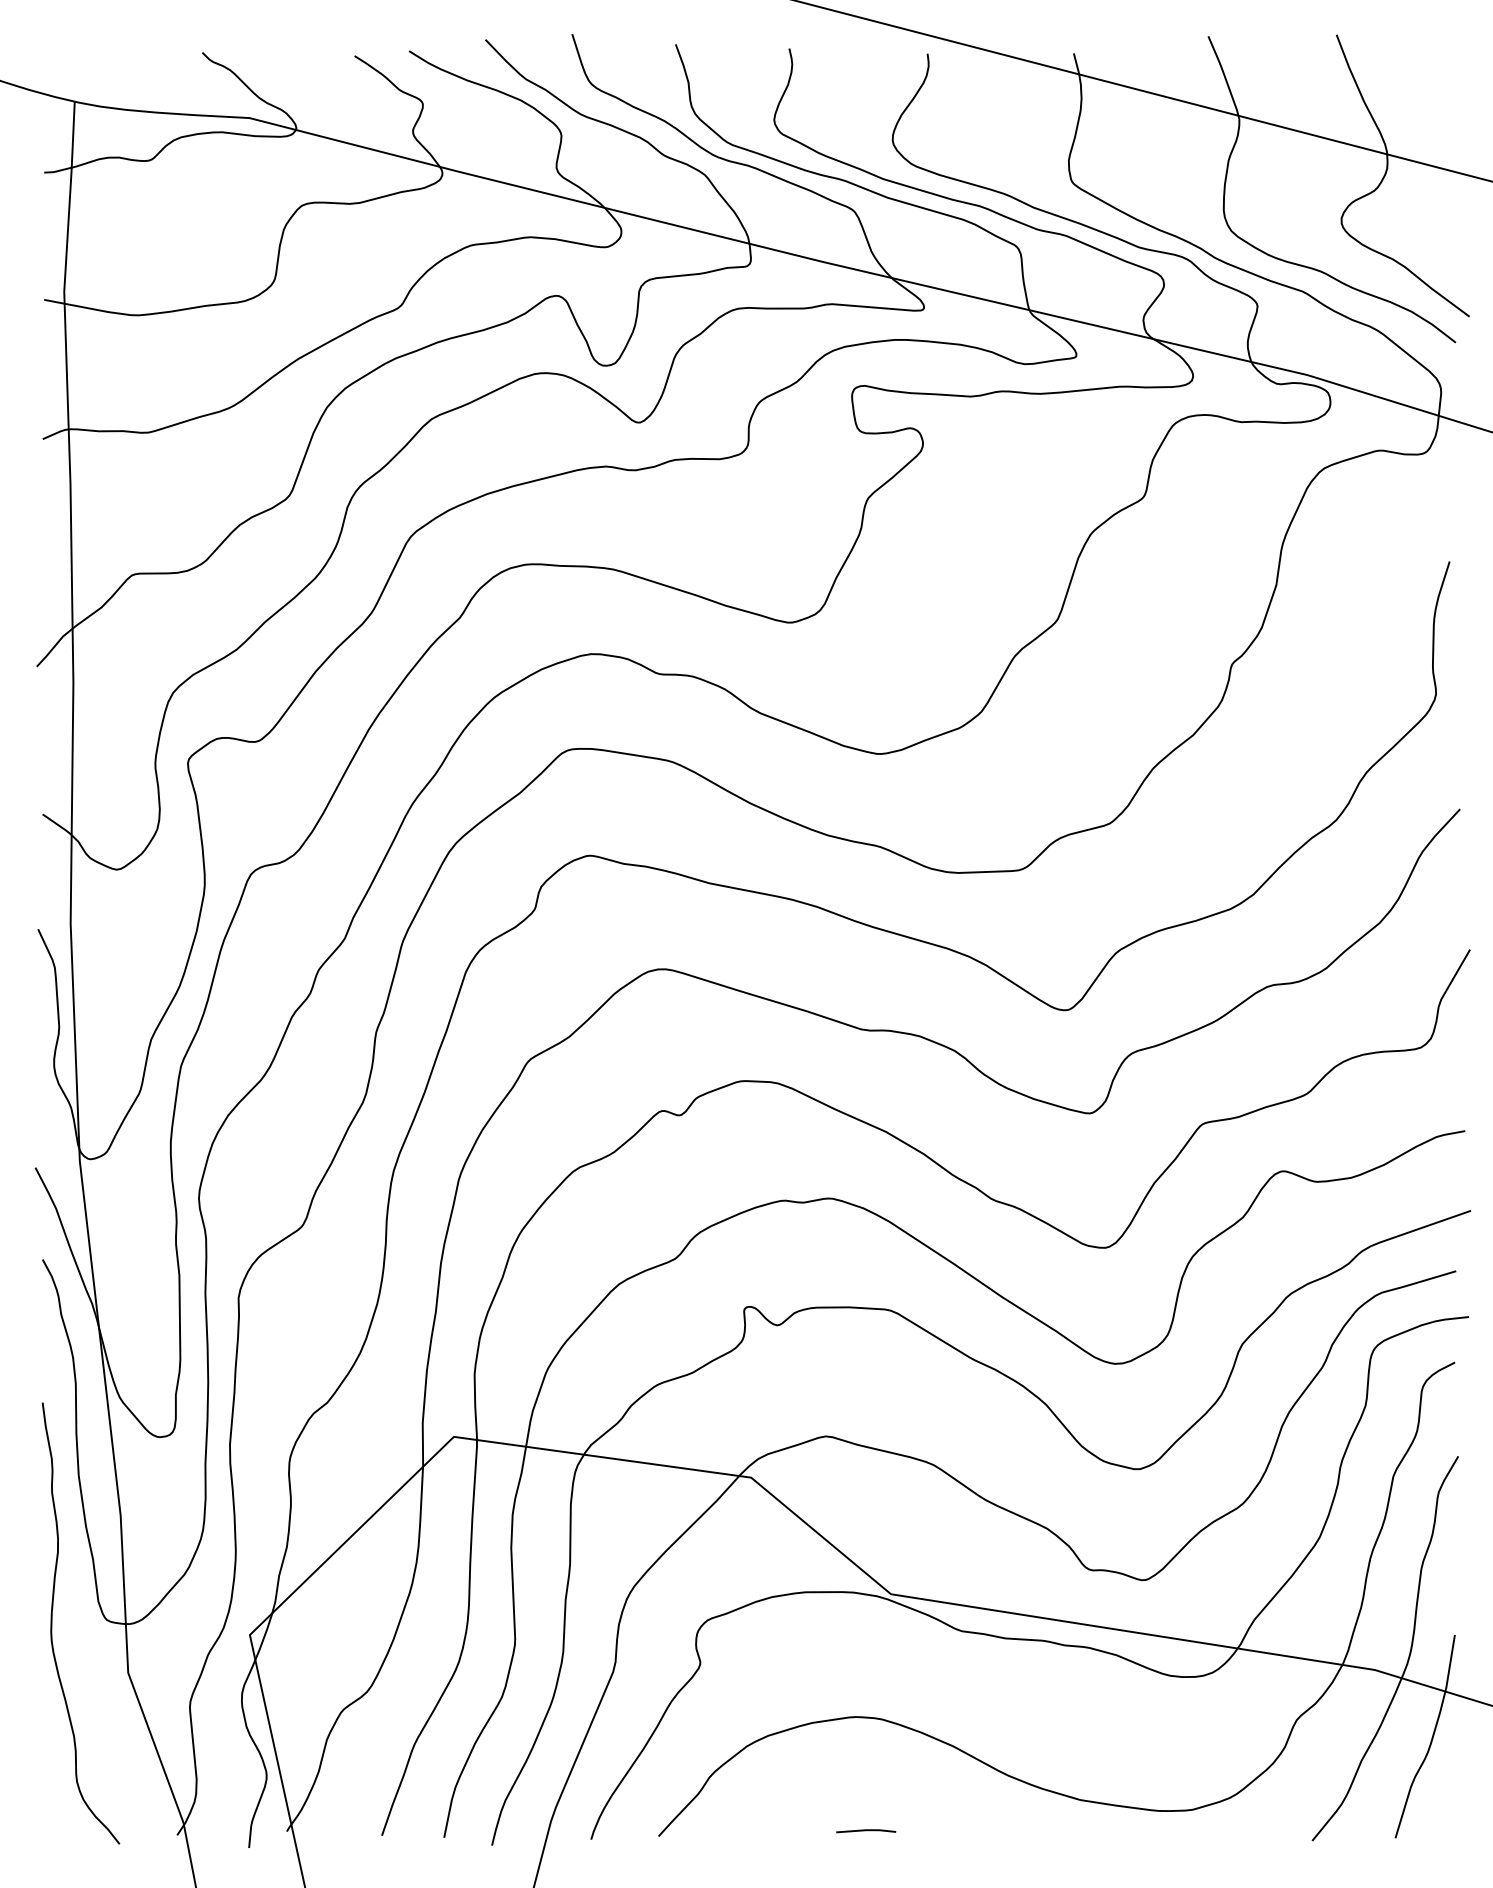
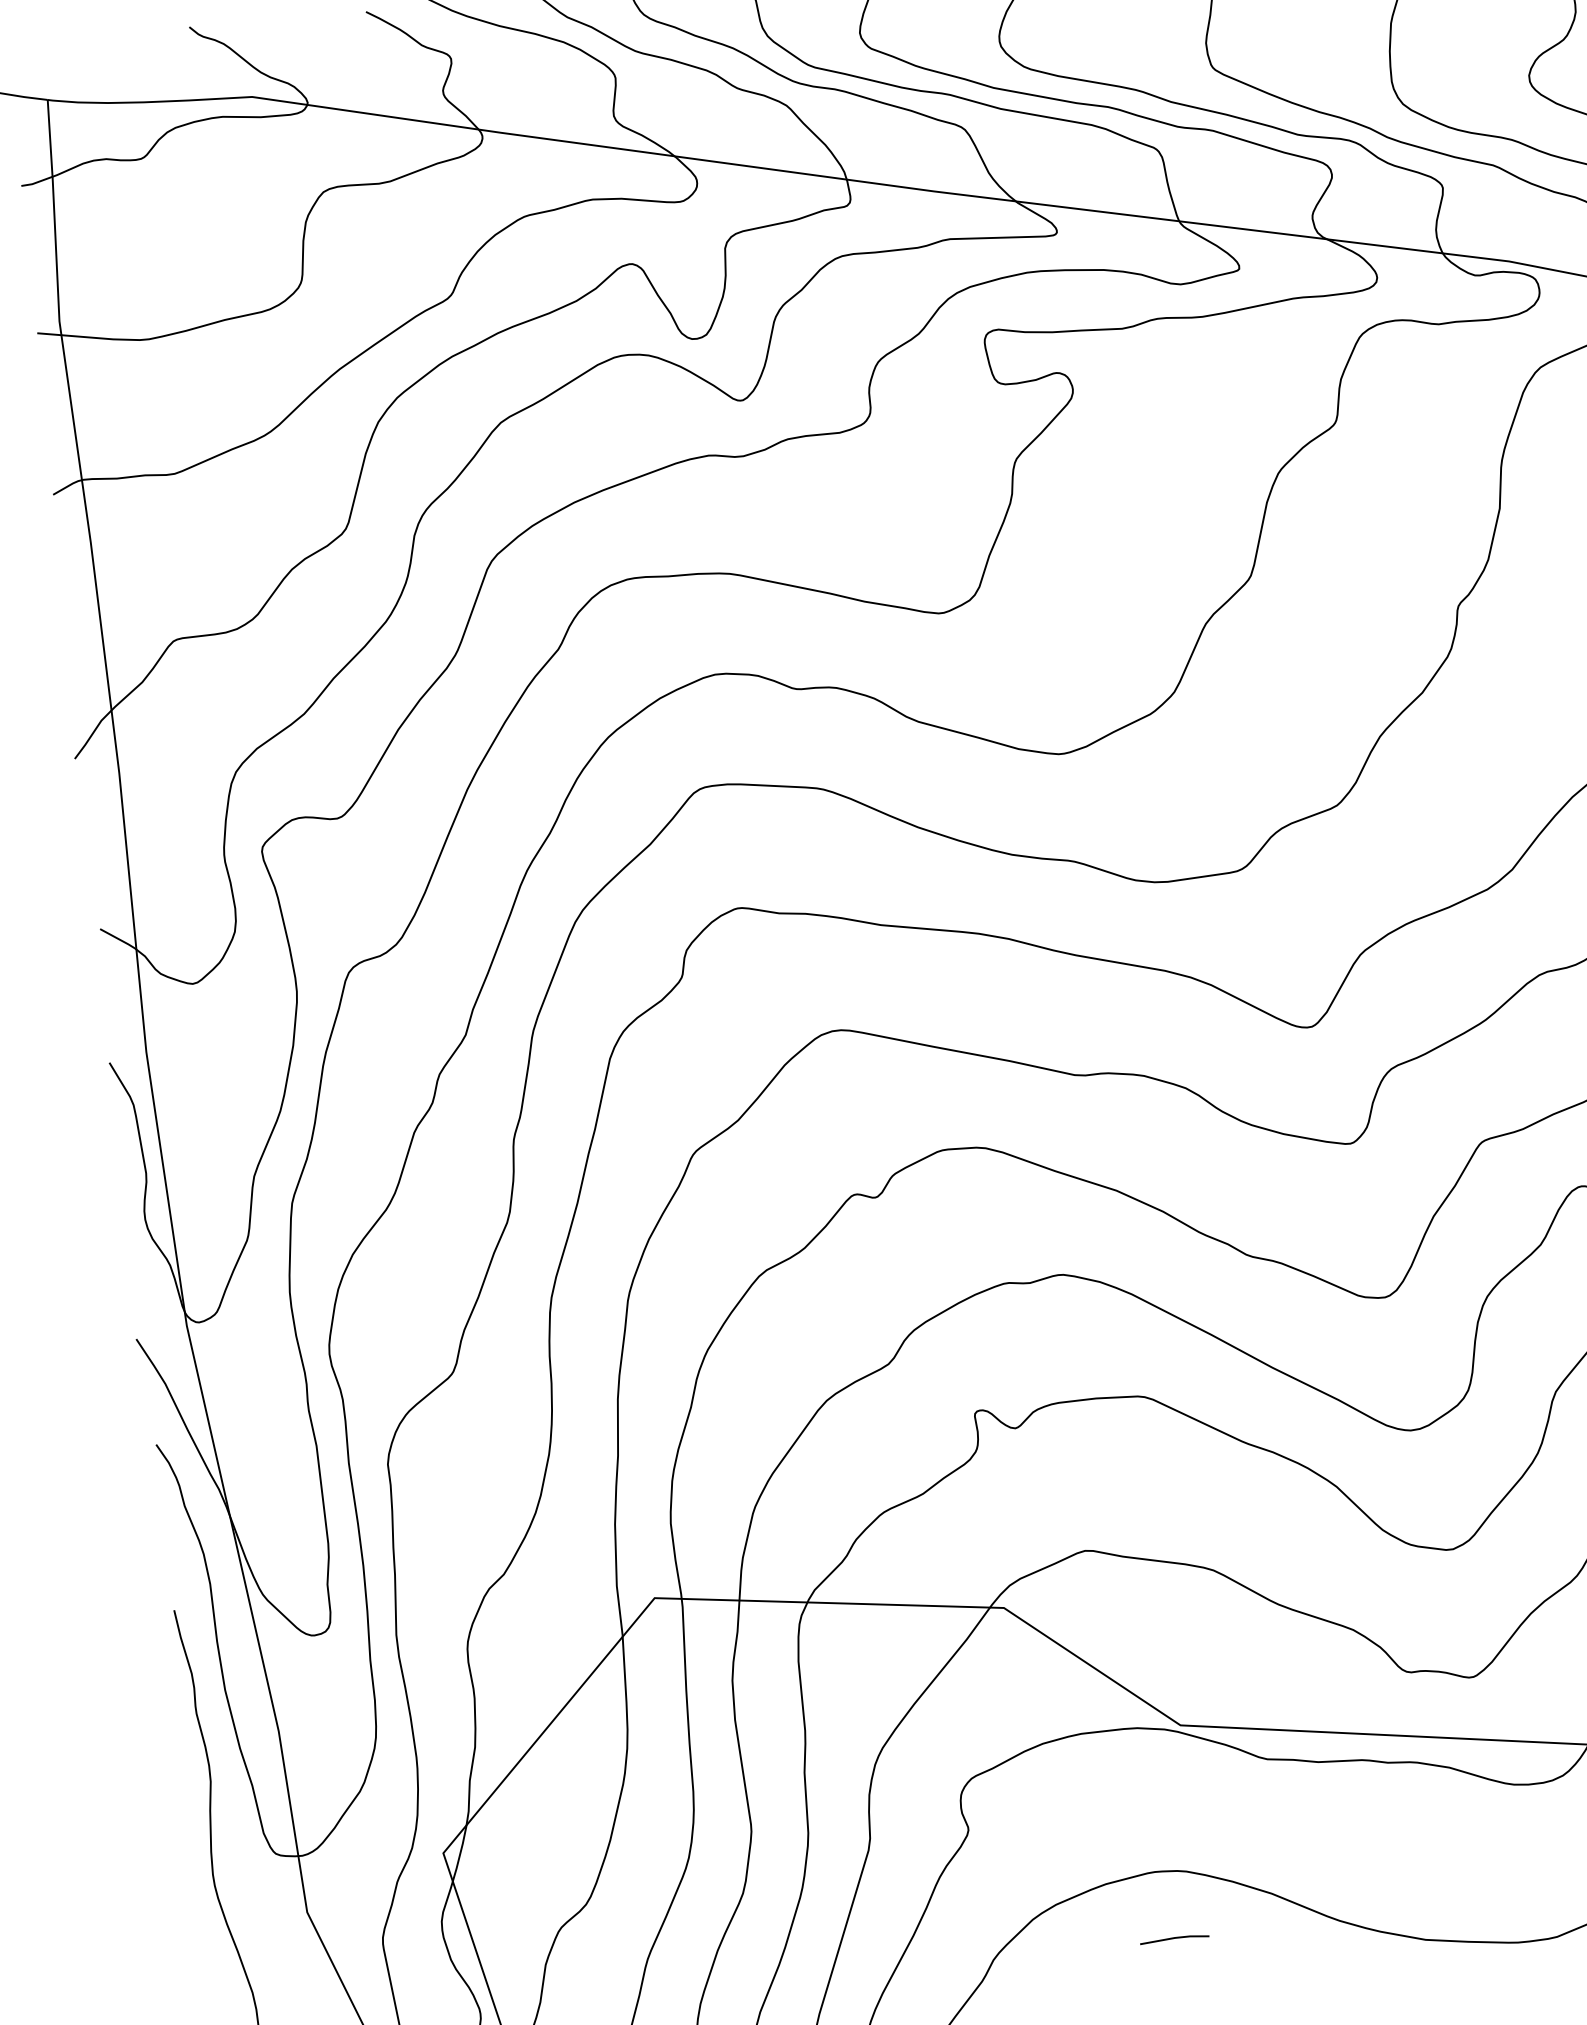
line: (866, 1831) -> (1175, 1939), moved

